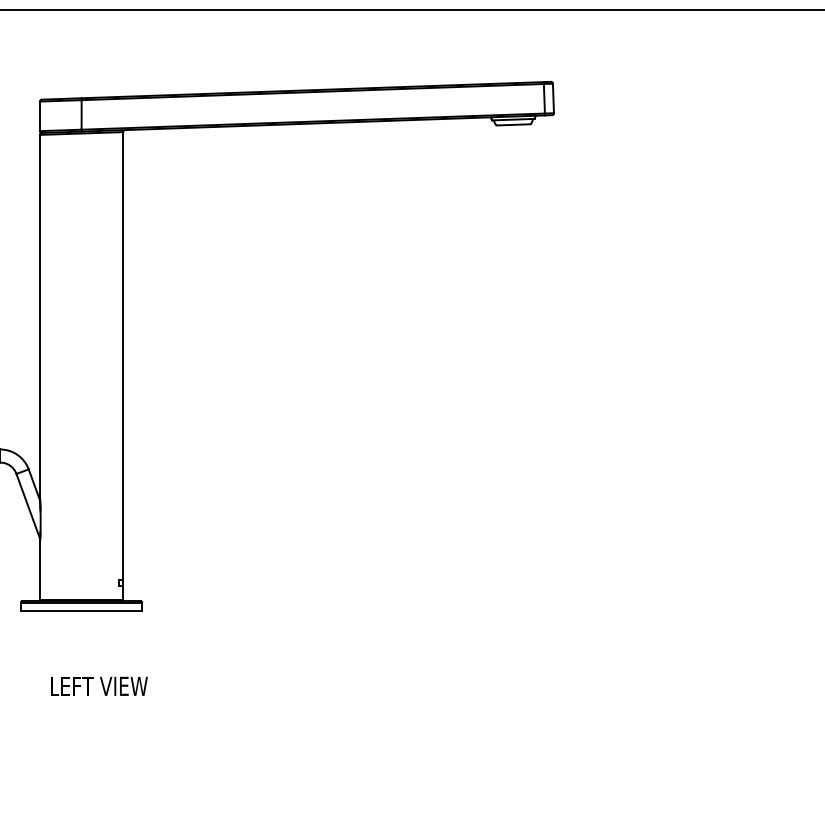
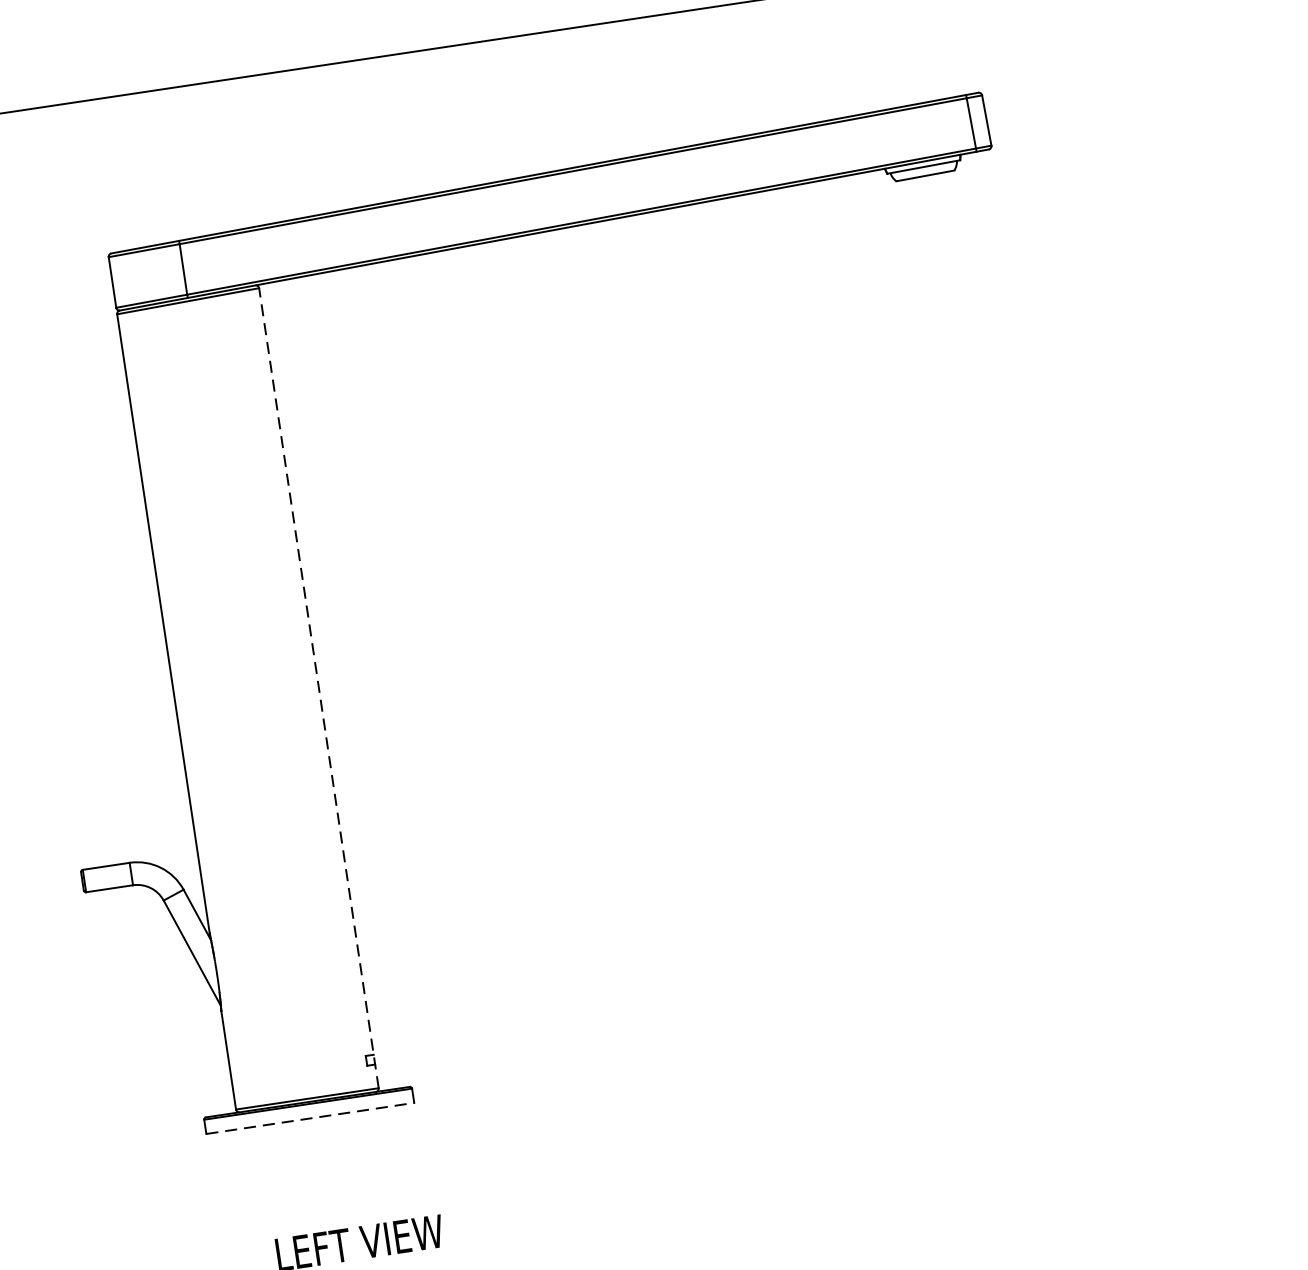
line: (123, 365) -> (319, 687), solid -> dashed
line: (81, 610) -> (309, 1117), solid -> dashed

